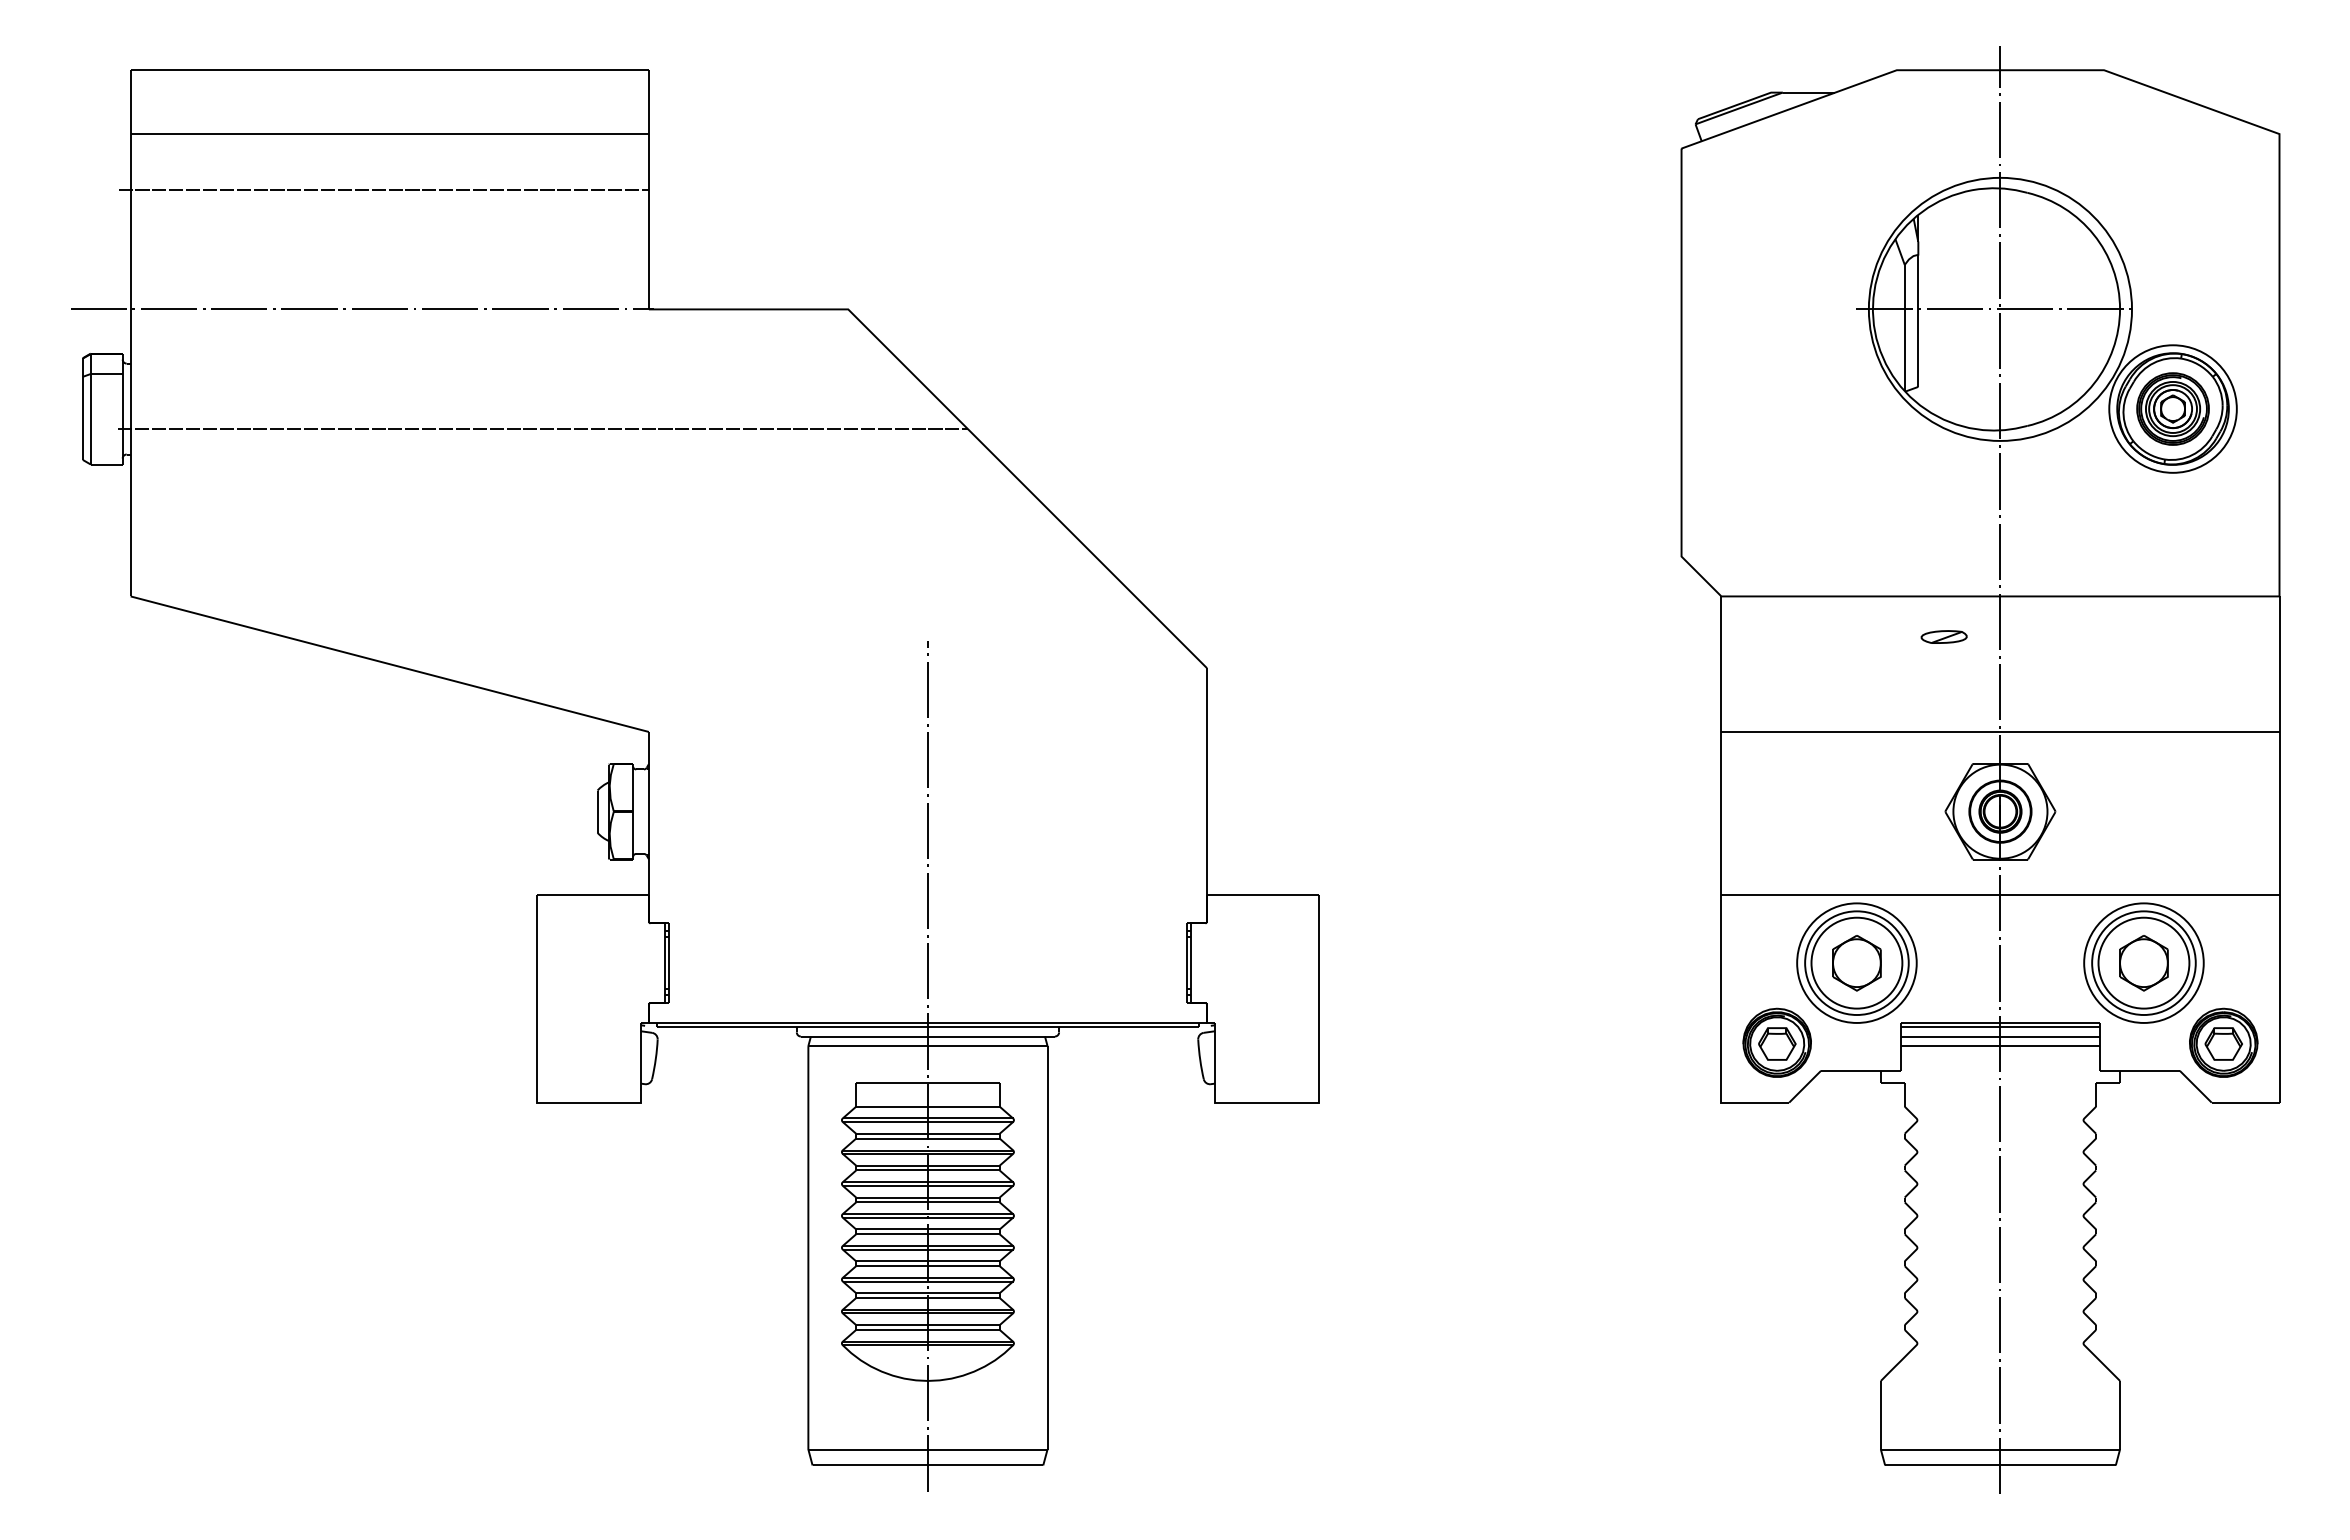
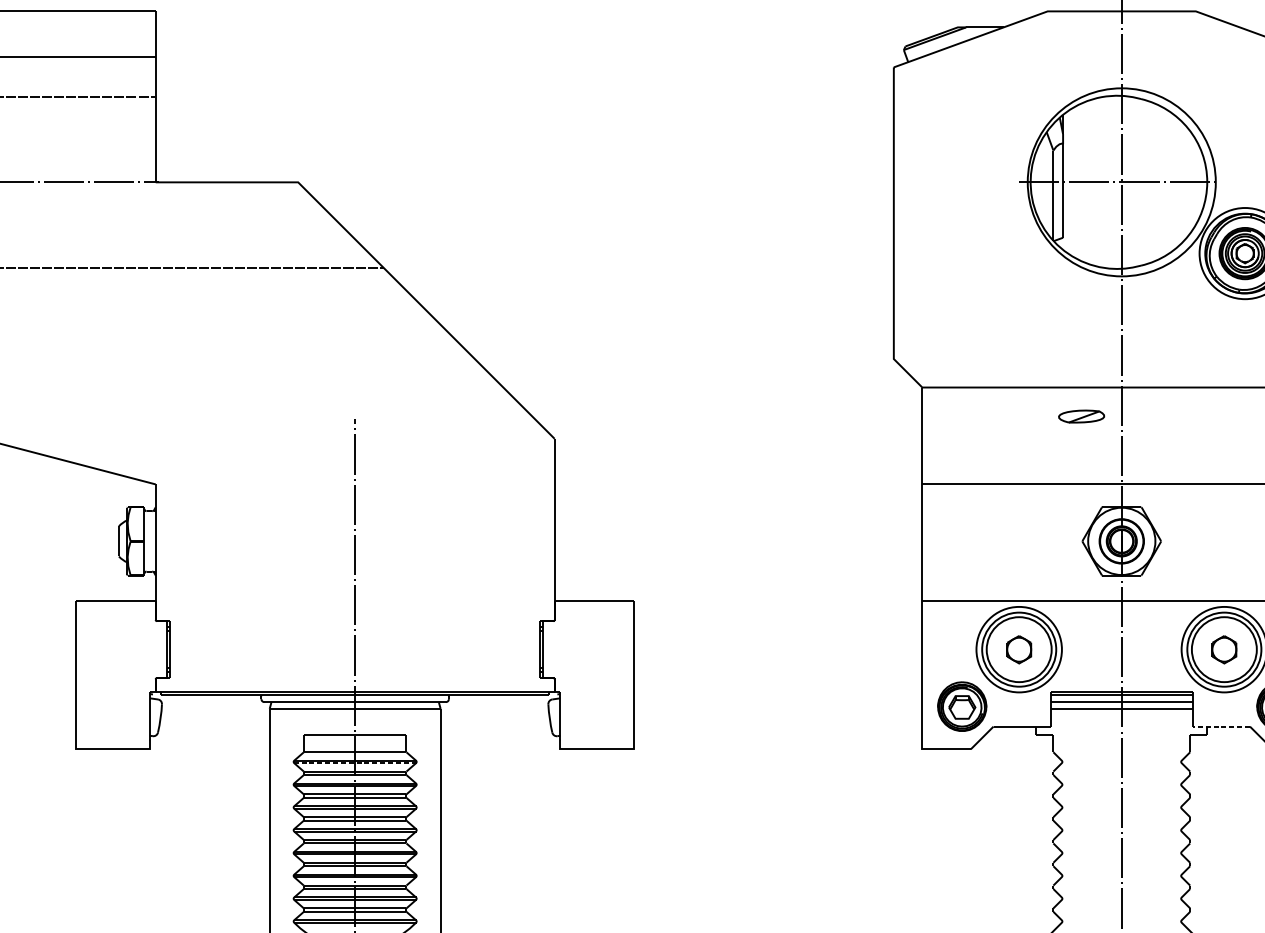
part: (1943, 636) -> (1081, 416), size x1.4
part: (1856, 963) -> (1018, 649), size x0.7
part: (2143, 963) -> (1224, 649), size x0.7
line: (2139, 1070) -> (1221, 726), solid -> dashed
line: (928, 1122) -> (355, 763), solid -> dashed

